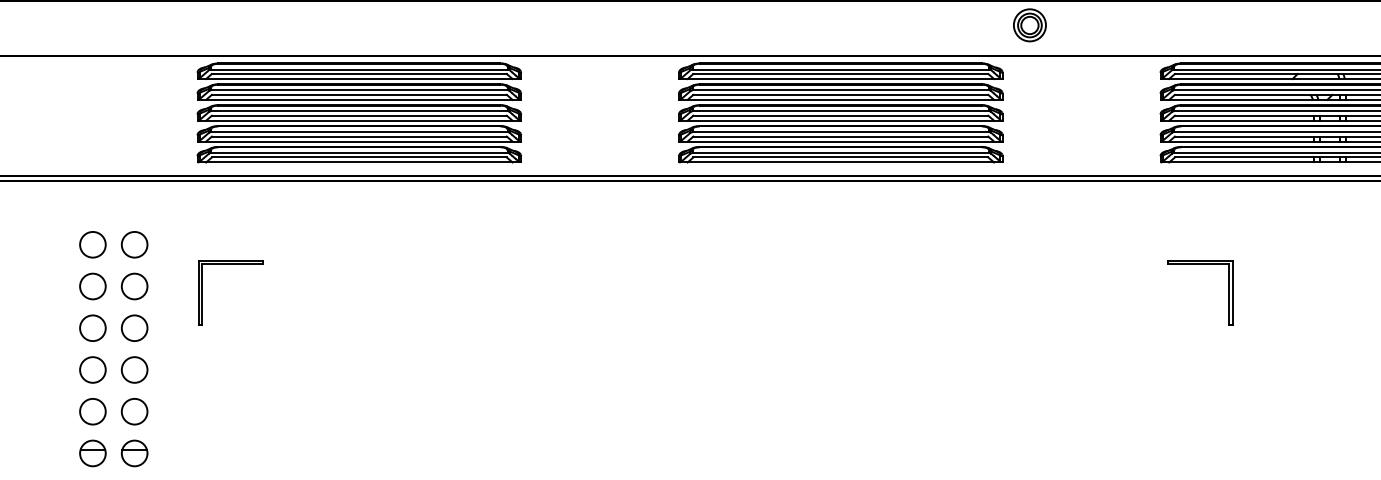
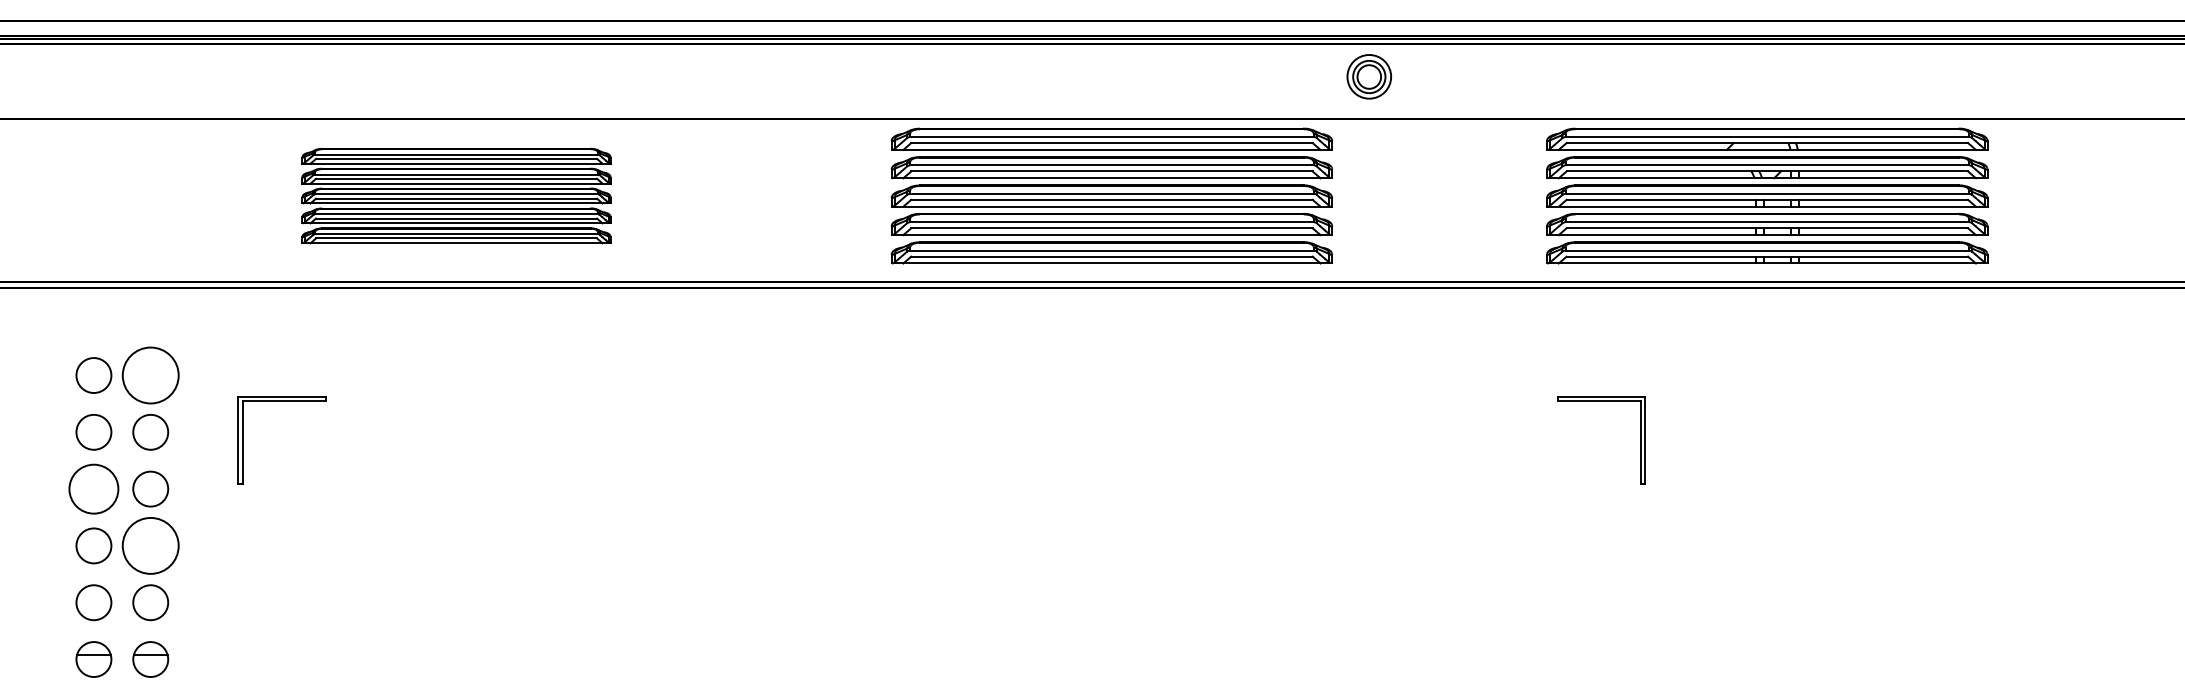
part: (359, 112) -> (456, 195), size x0.7
circle: (134, 244) -> (150, 375), size x1.6
circle: (92, 327) -> (93, 488), size x1.4
circle: (134, 369) -> (150, 545), size x1.6

